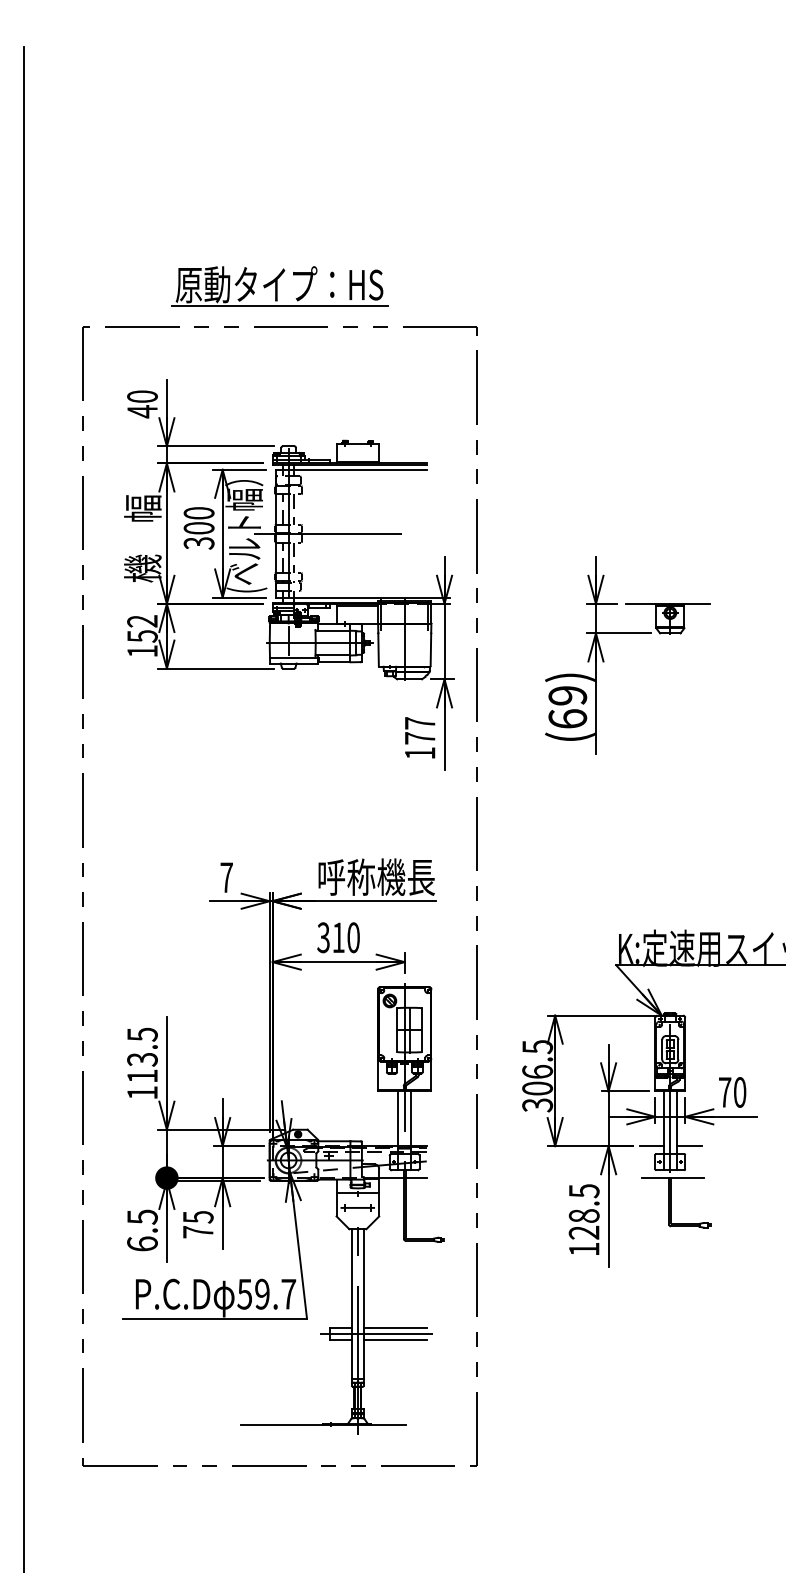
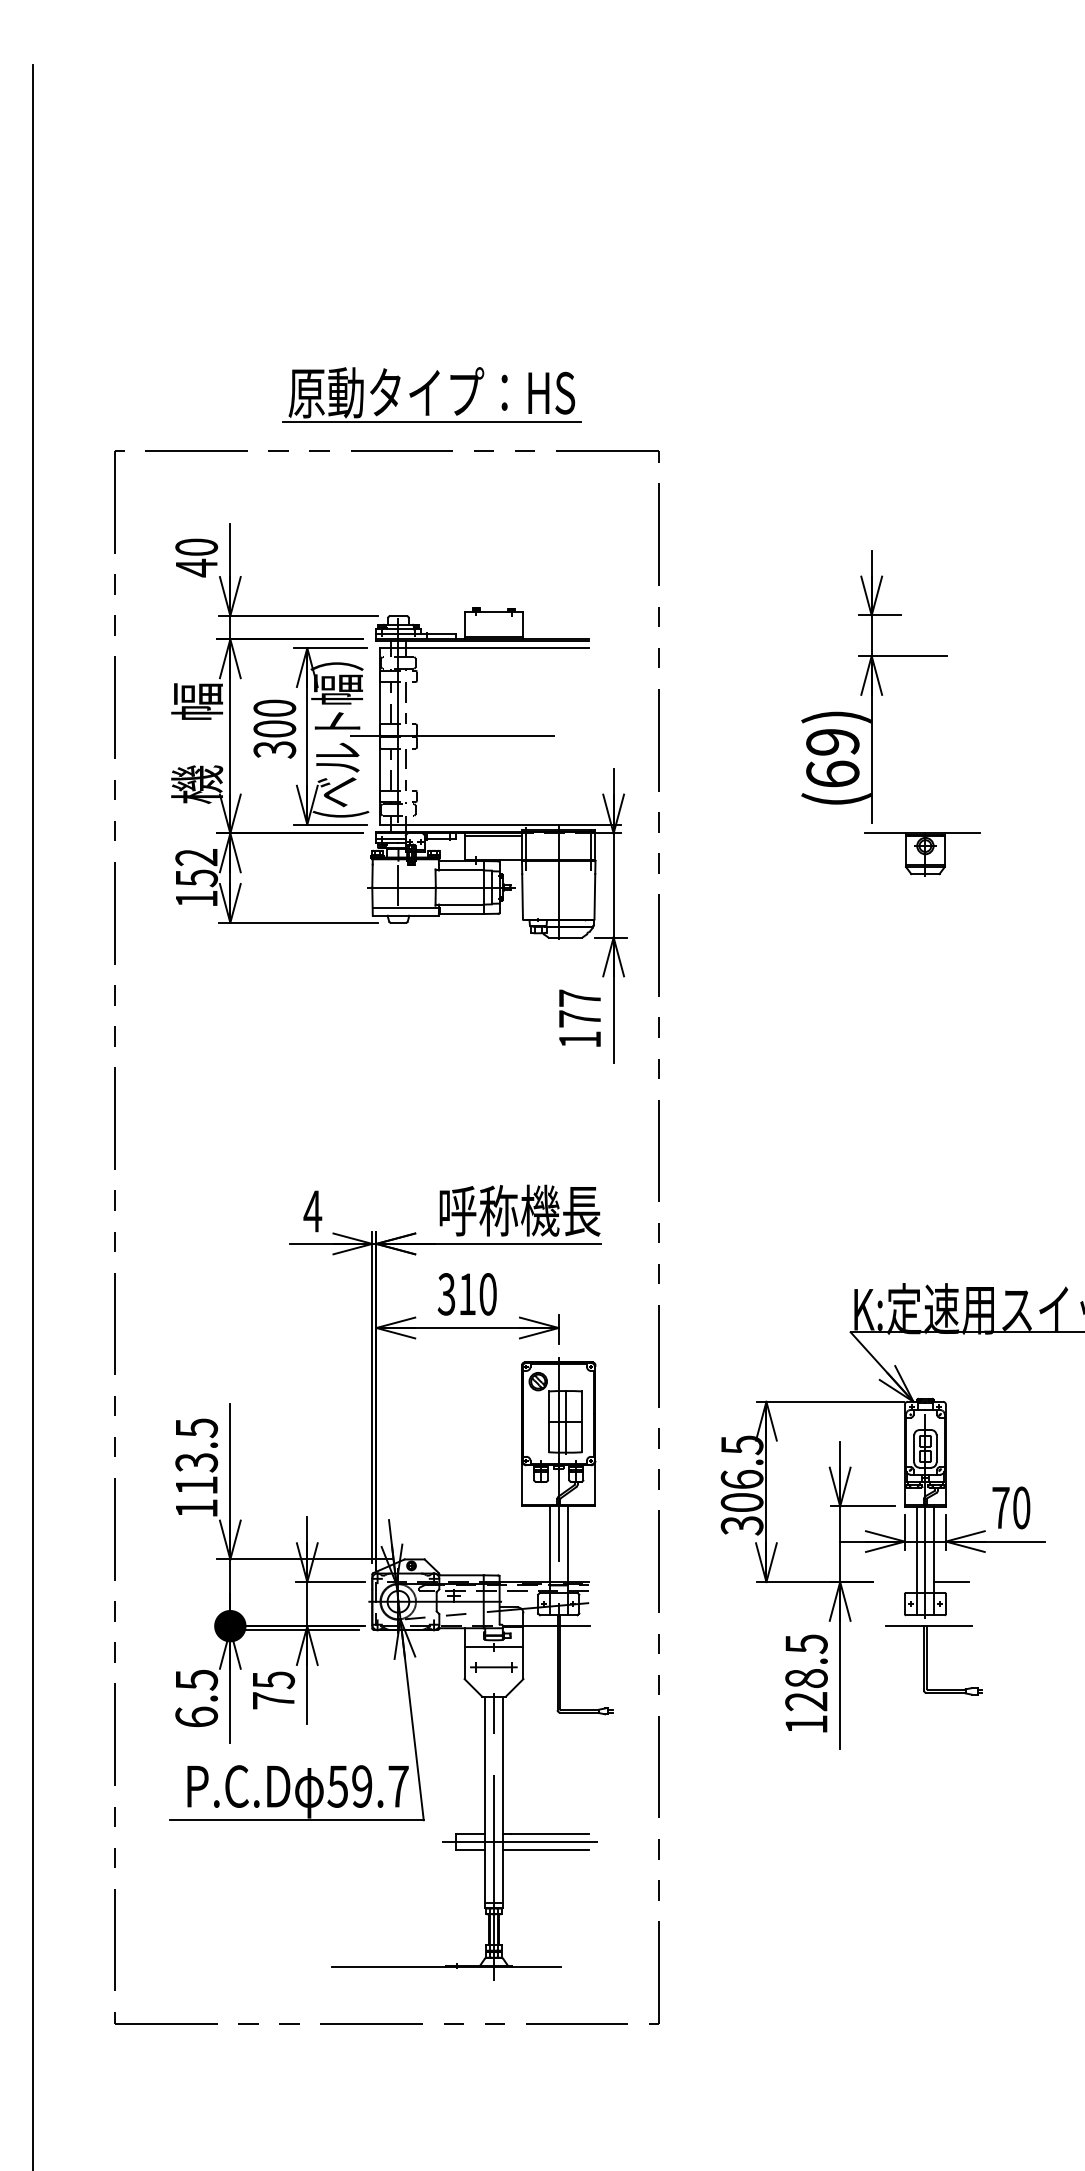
part: (279, 286) -> (431, 394), moved
part: (597, 655) -> (874, 686), moved
text: (226, 877) -> (312, 1211), 7 -> 4
line: (651, 1146) -> (899, 1582), removed

